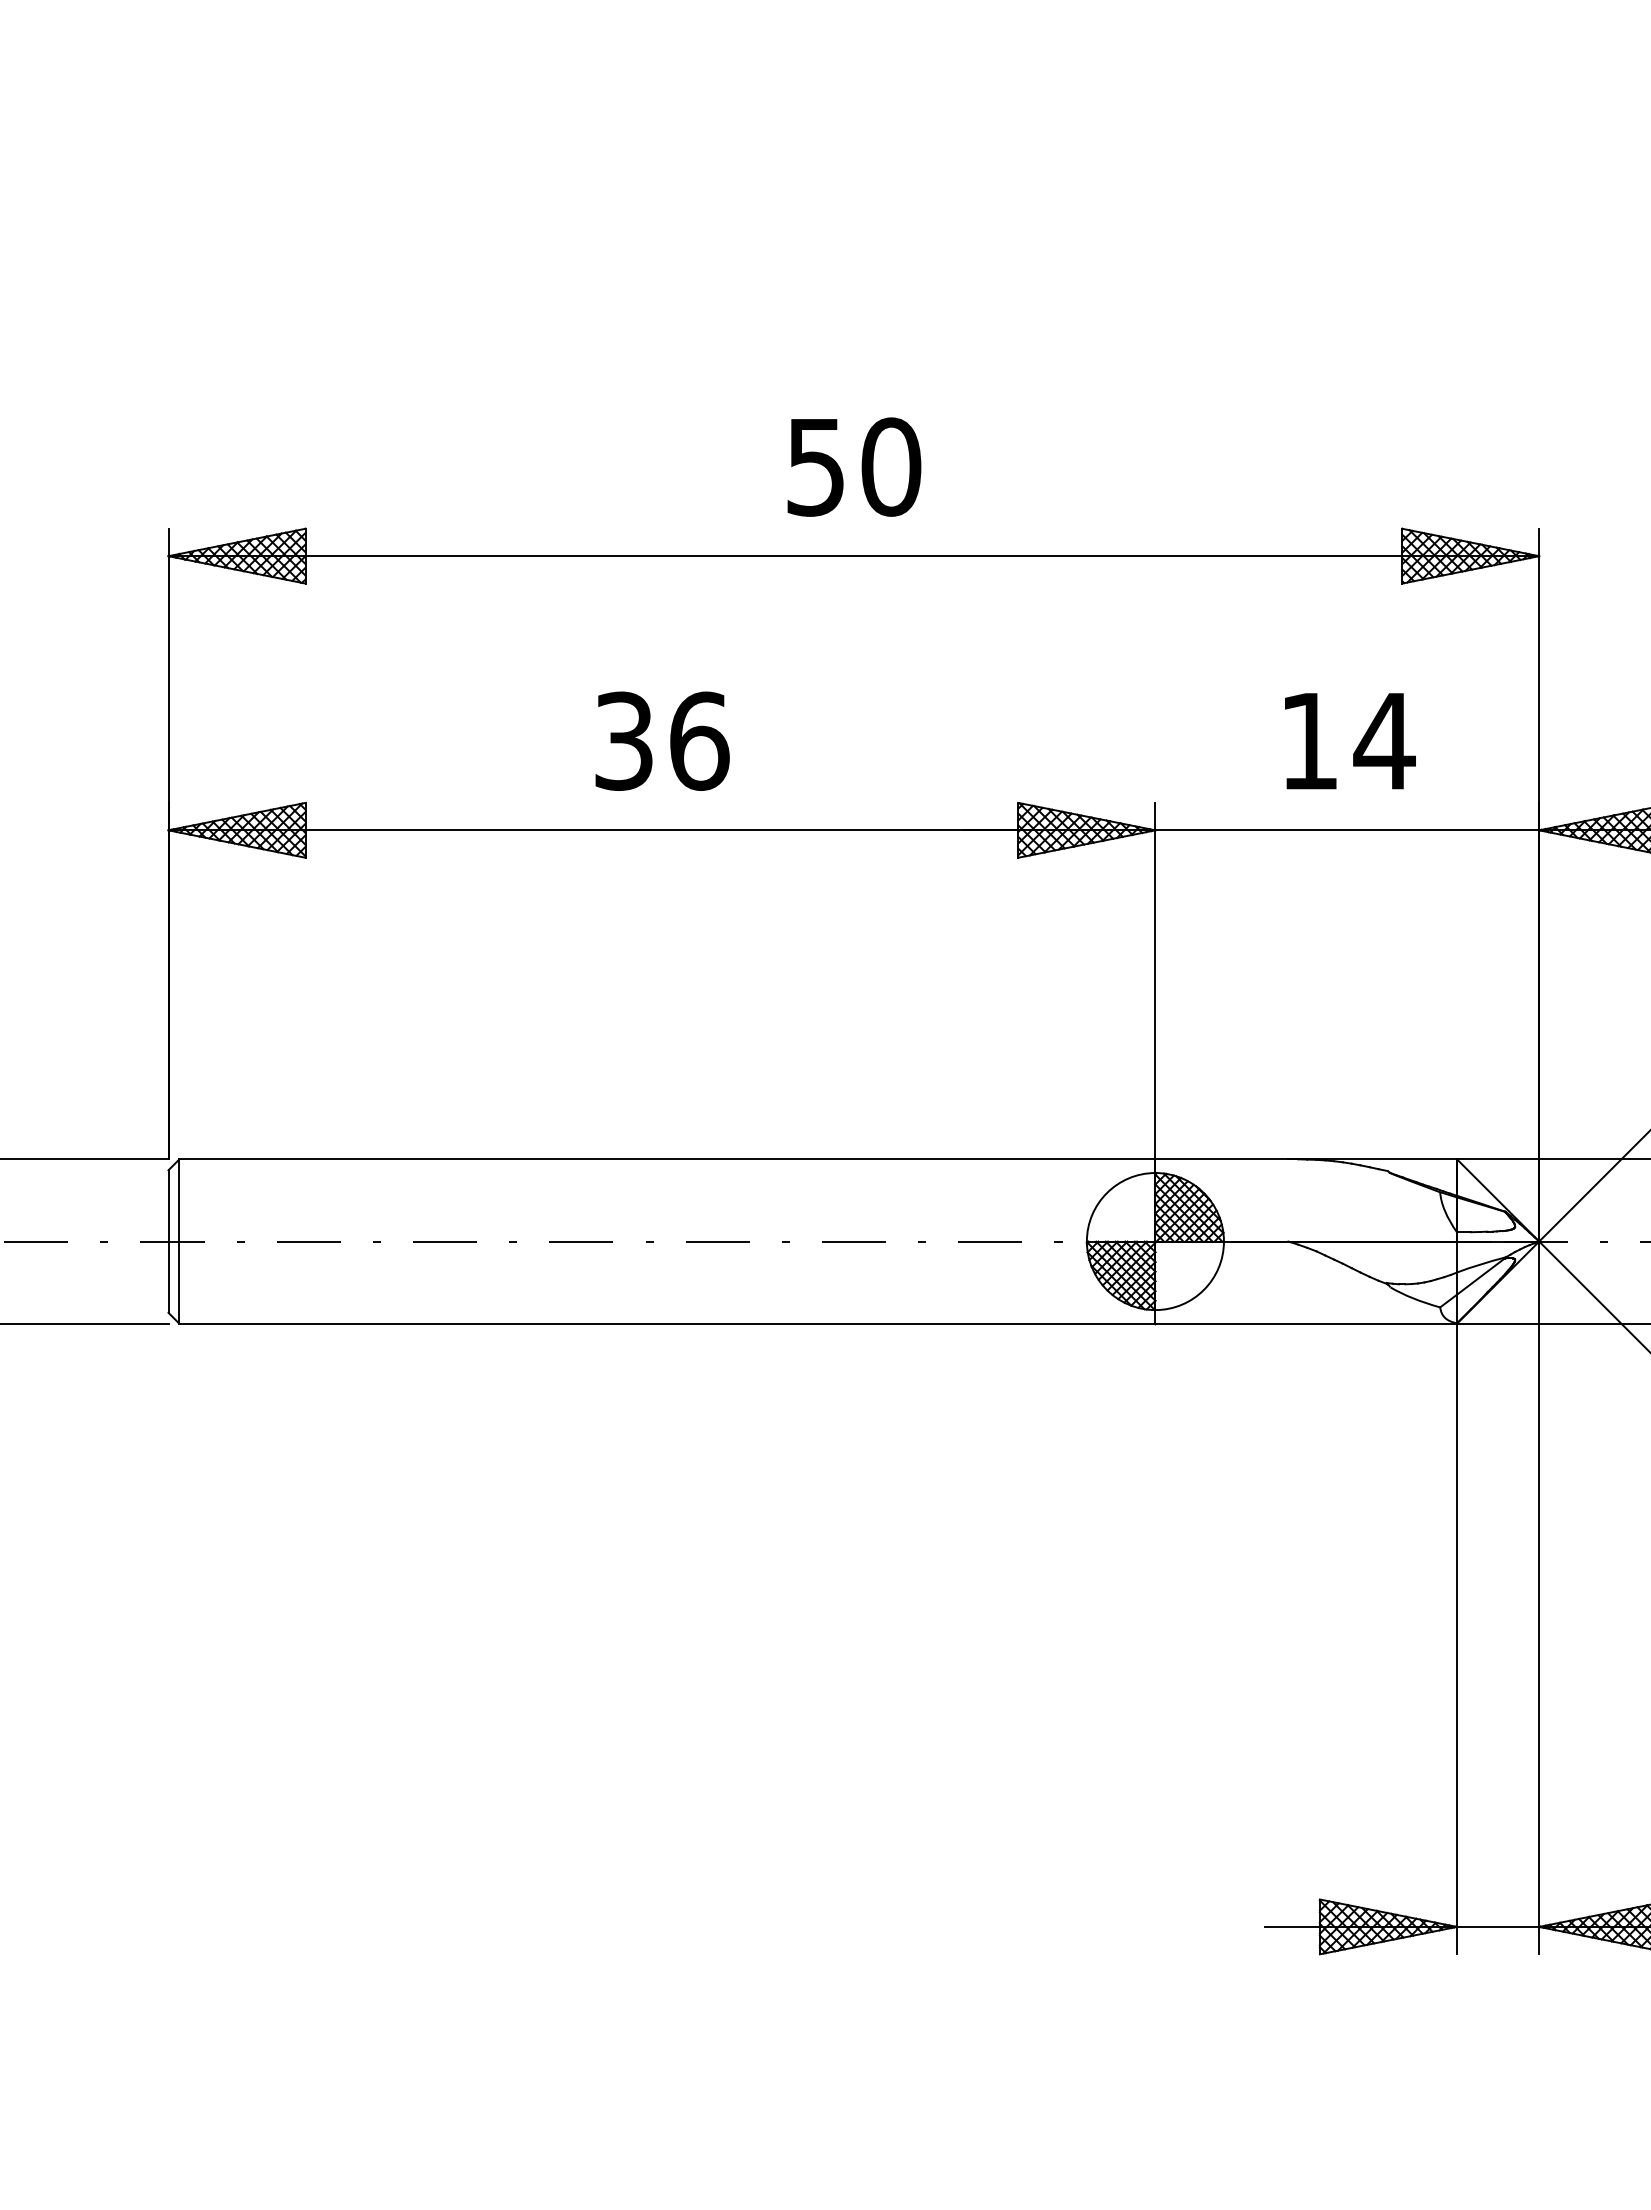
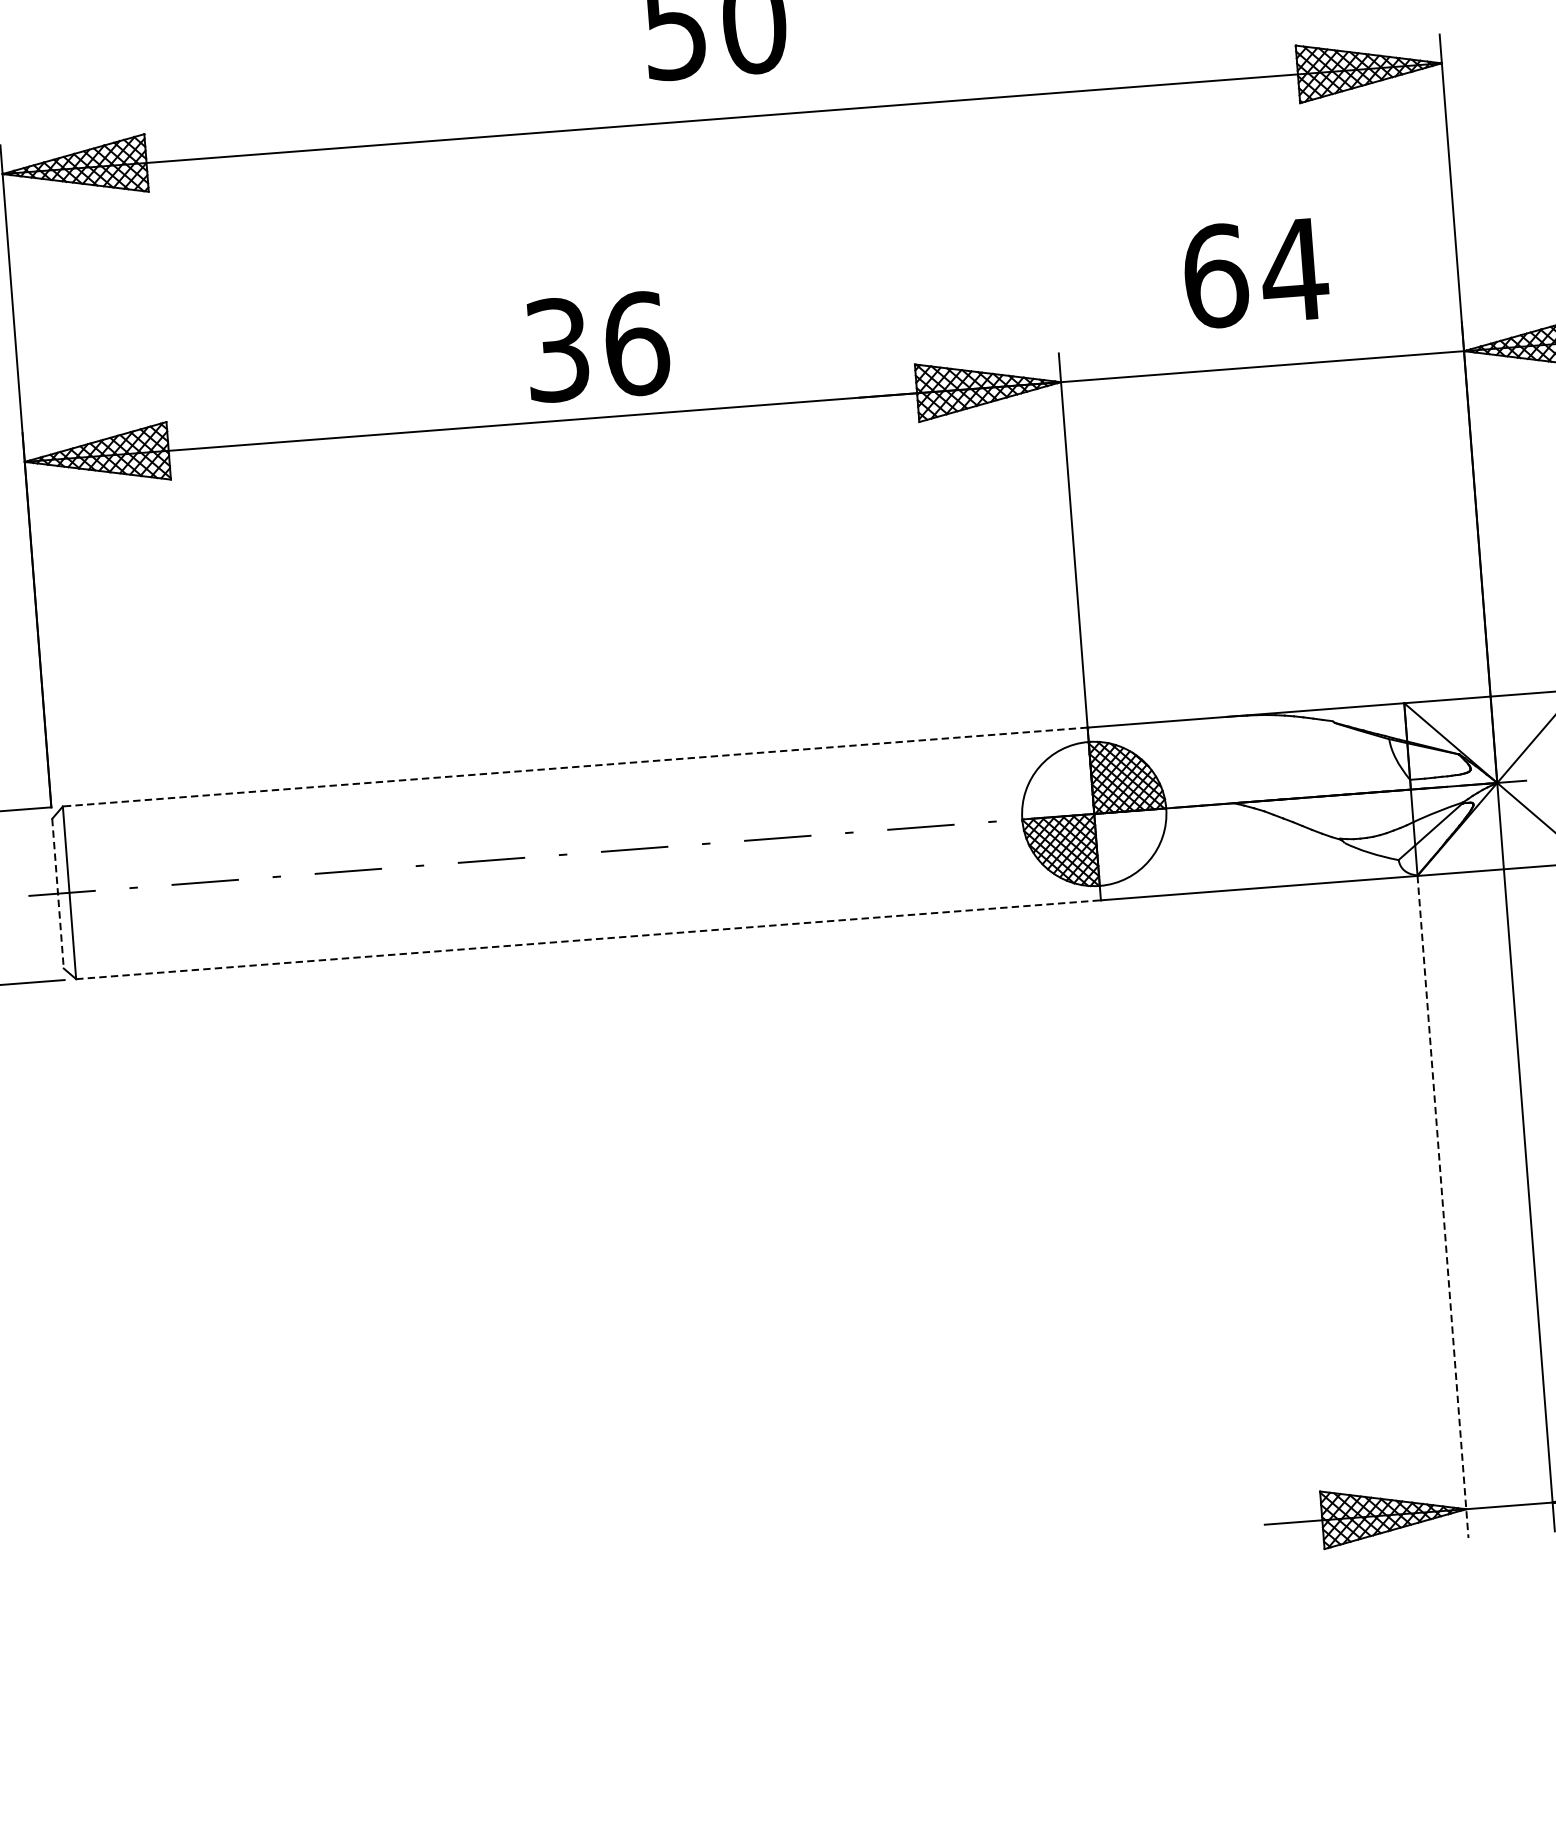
text: (662, 740) -> (597, 346), moved
text: (1309, 740) -> (1215, 275), 14 -> 64
line: (667, 1159) -> (575, 767), solid -> dashed
line: (168, 1242) -> (58, 894), solid -> dashed
line: (667, 1323) -> (588, 939), solid -> dashed
line: (1456, 1639) -> (1442, 1207), solid -> dashed

